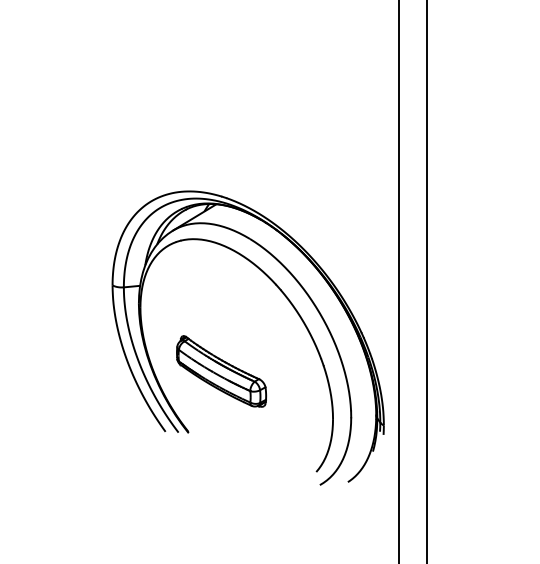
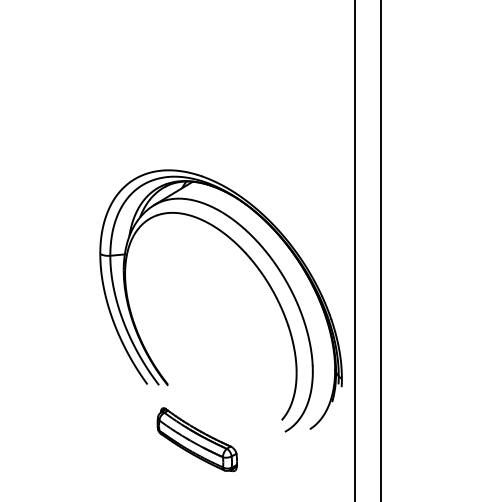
part: (220, 371) -> (196, 439), moved

